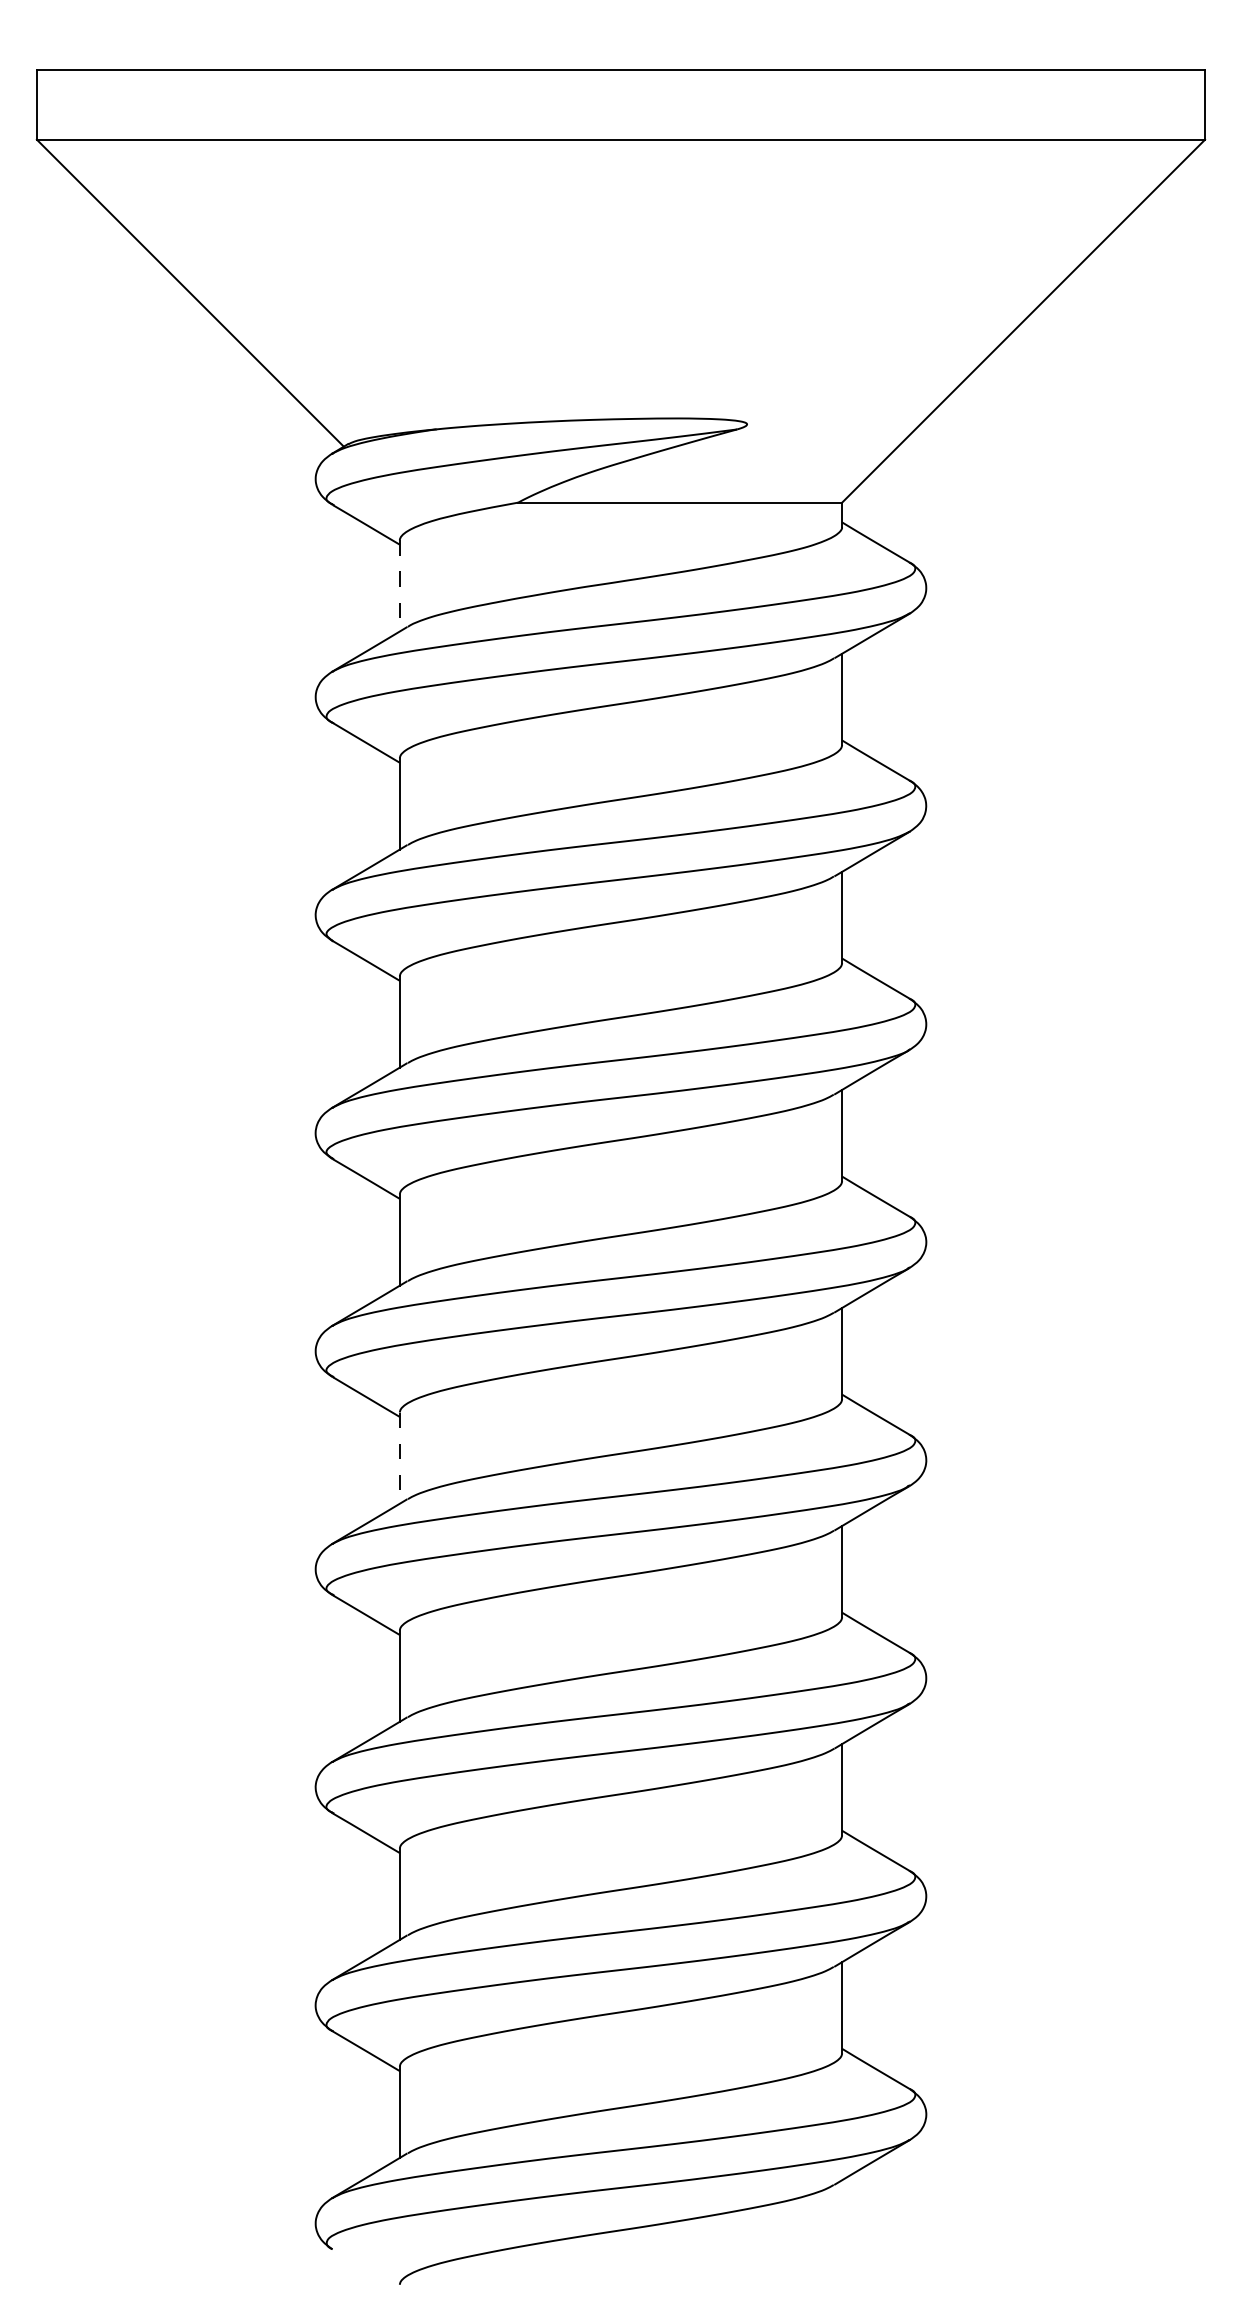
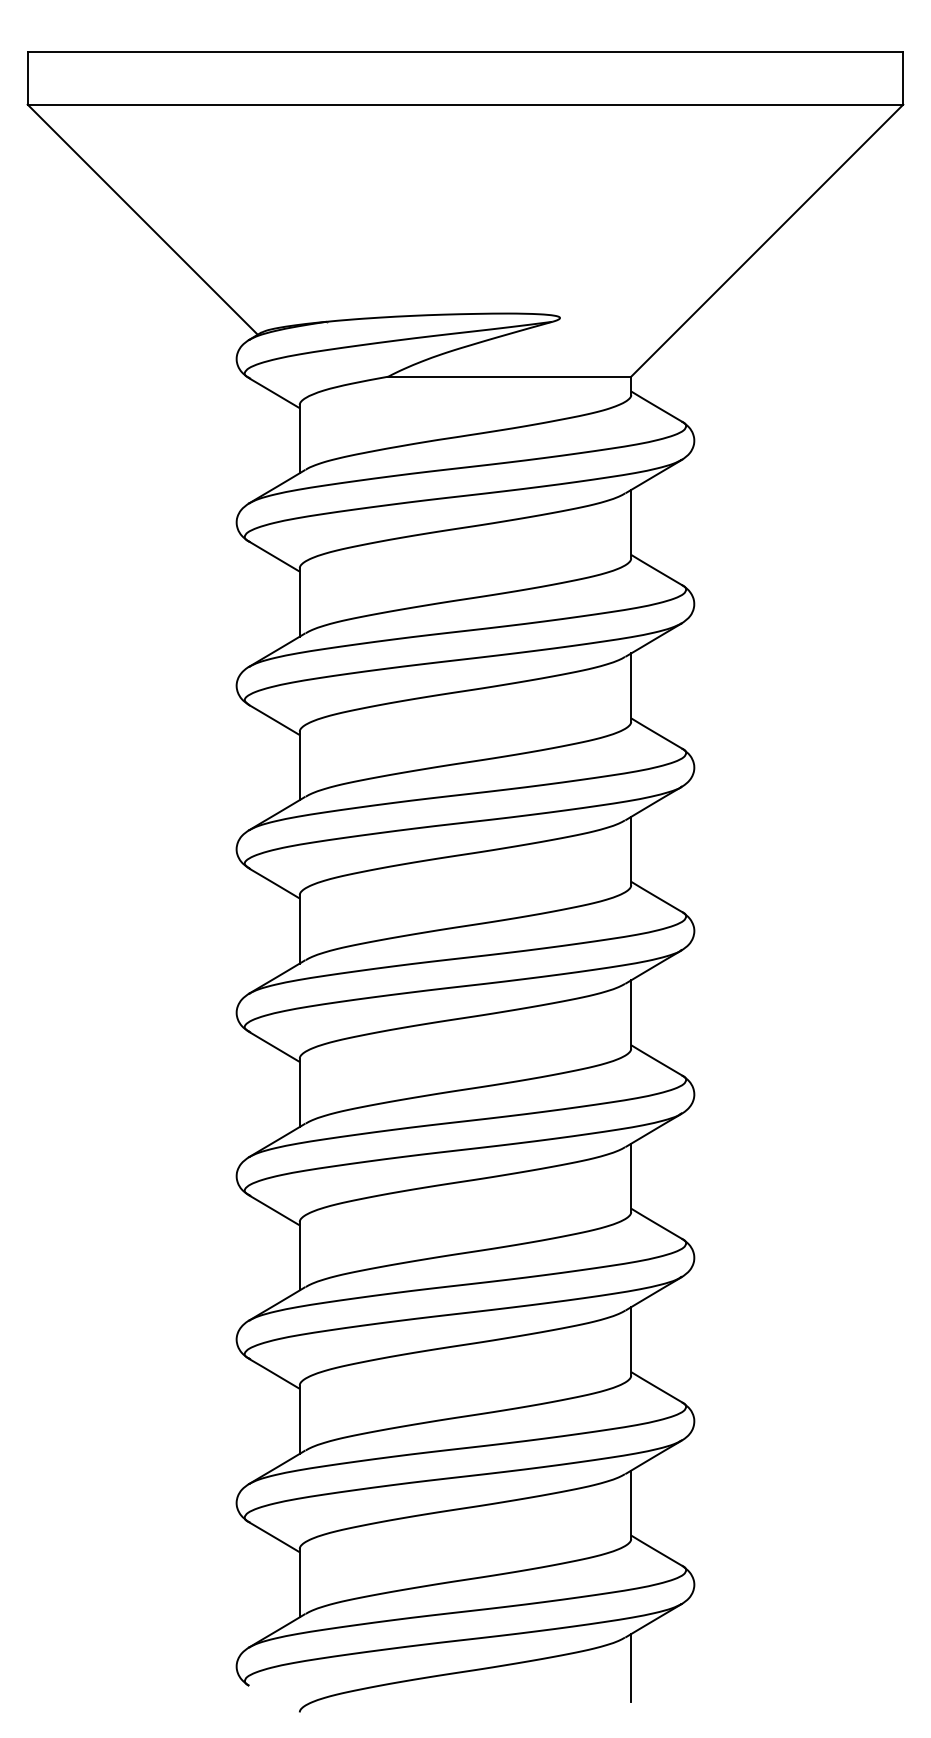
line: (399, 586) -> (299, 439), dashed -> solid
line: (399, 1459) -> (299, 1093), dashed -> solid
line: (842, 2224) -> (631, 1667), added

